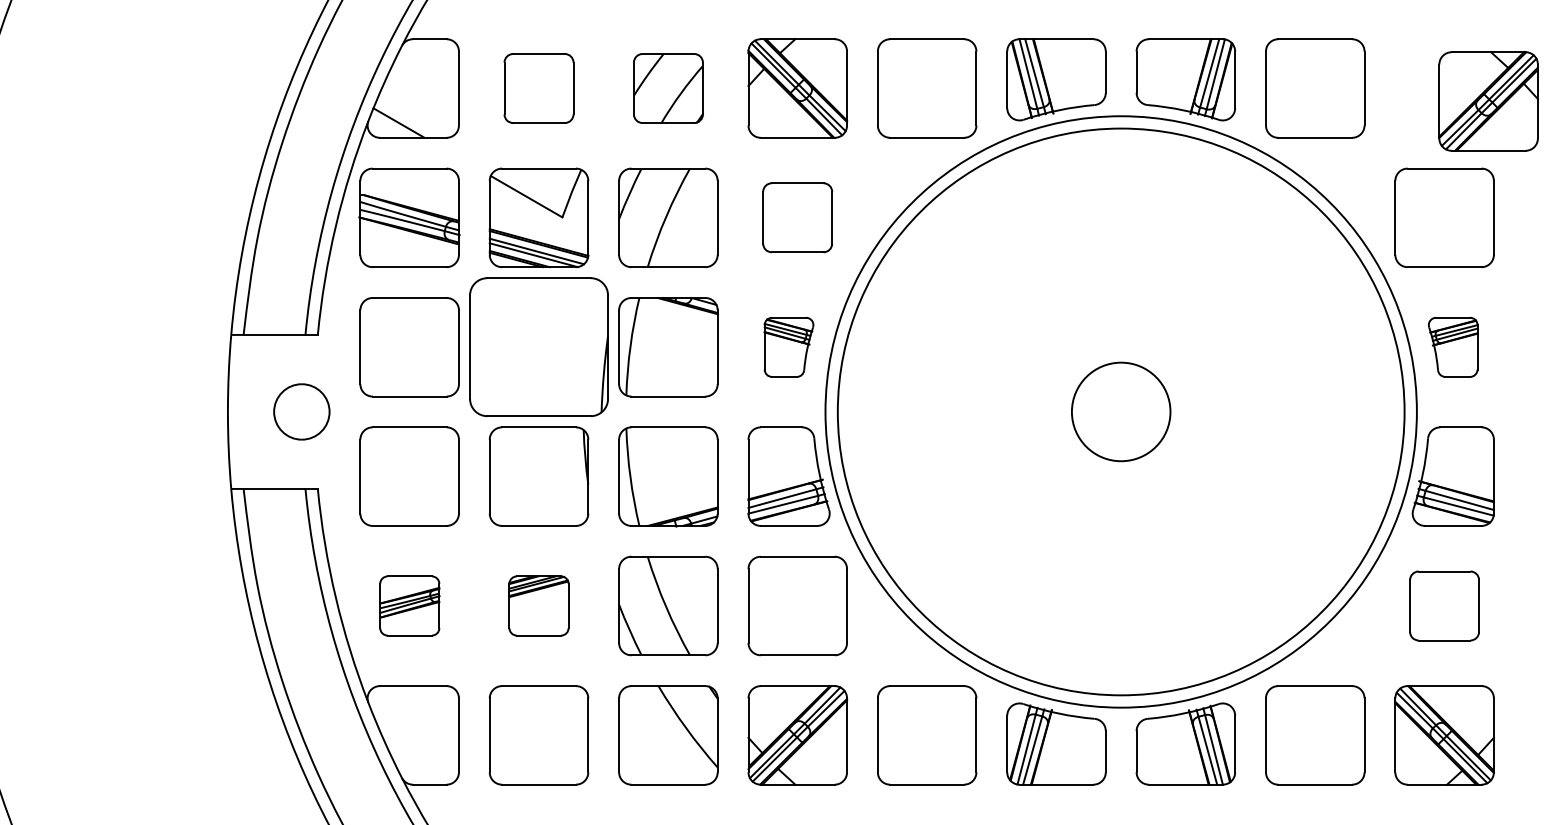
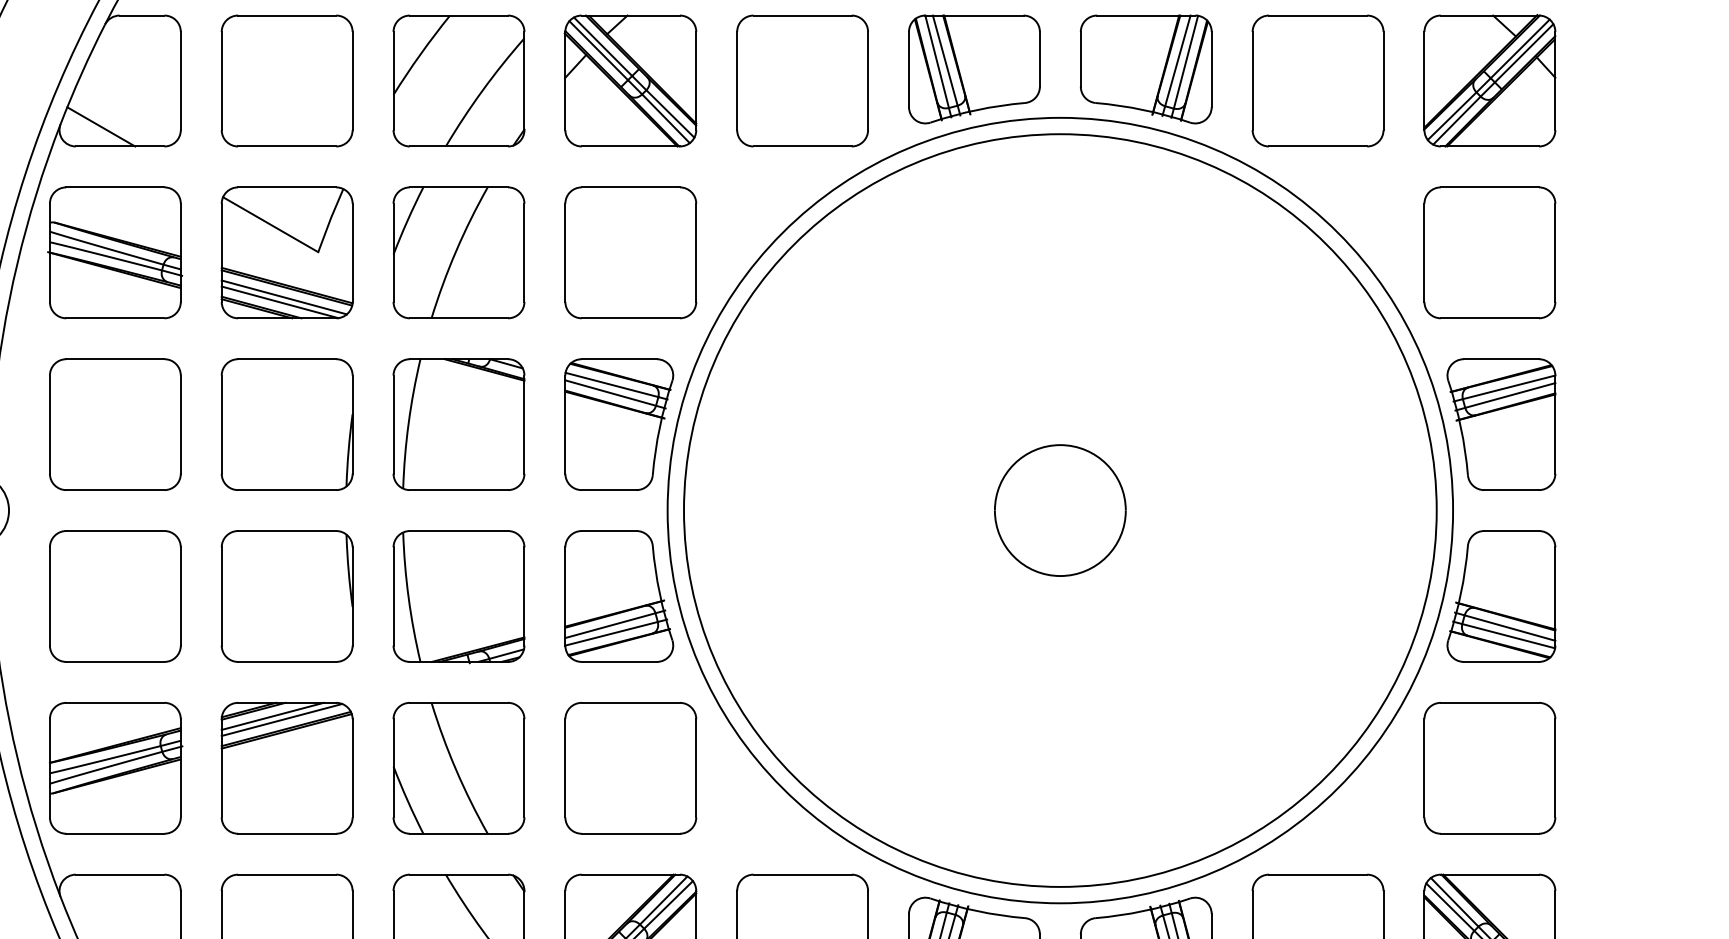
part: (538, 88) -> (286, 80), size x1.43
part: (668, 88) -> (459, 80), size x1.43
part: (1488, 100) -> (1489, 79), moved
part: (797, 217) -> (630, 252), size x1.43
part: (538, 347) -> (286, 424), size x0.71
part: (788, 347) -> (618, 424), size x1.67
part: (1452, 347) -> (1500, 424), size x1.67
part: (409, 605) -> (115, 767), size x1.67
part: (538, 605) -> (286, 767), size x1.67
part: (1444, 605) -> (1489, 767), size x1.43

